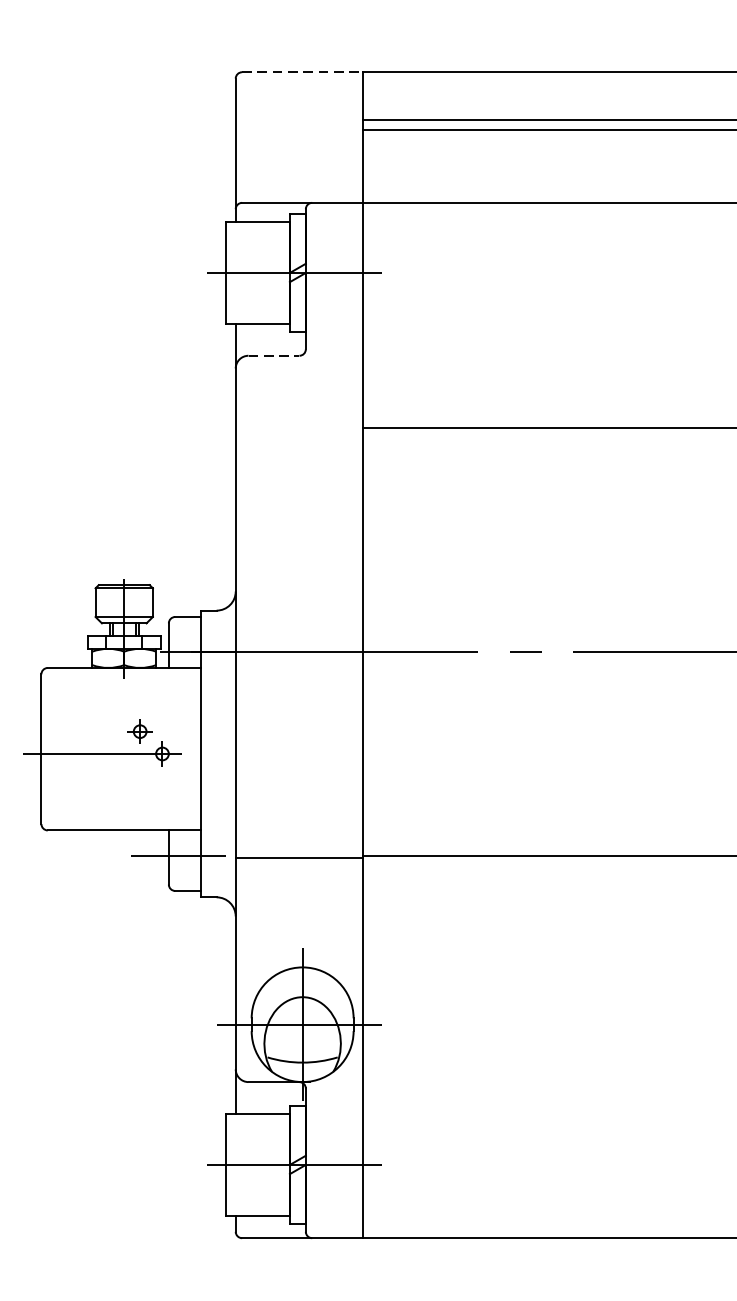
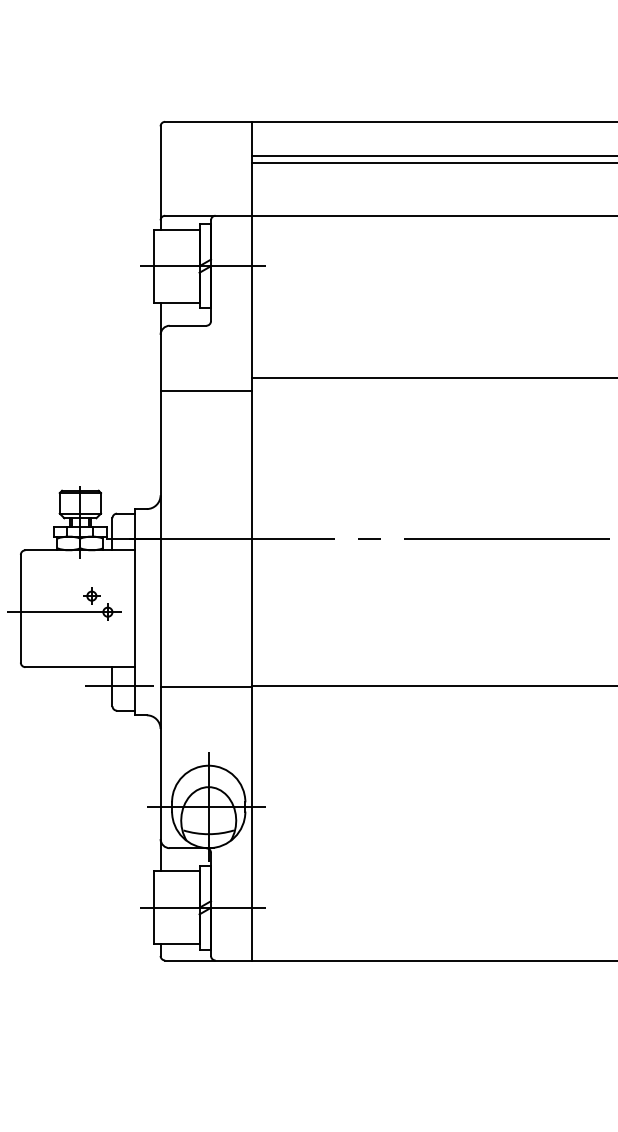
line: (302, 71) -> (208, 121), dashed -> solid
line: (274, 355) -> (188, 325), dashed -> solid
line: (299, 445) -> (206, 390), added

